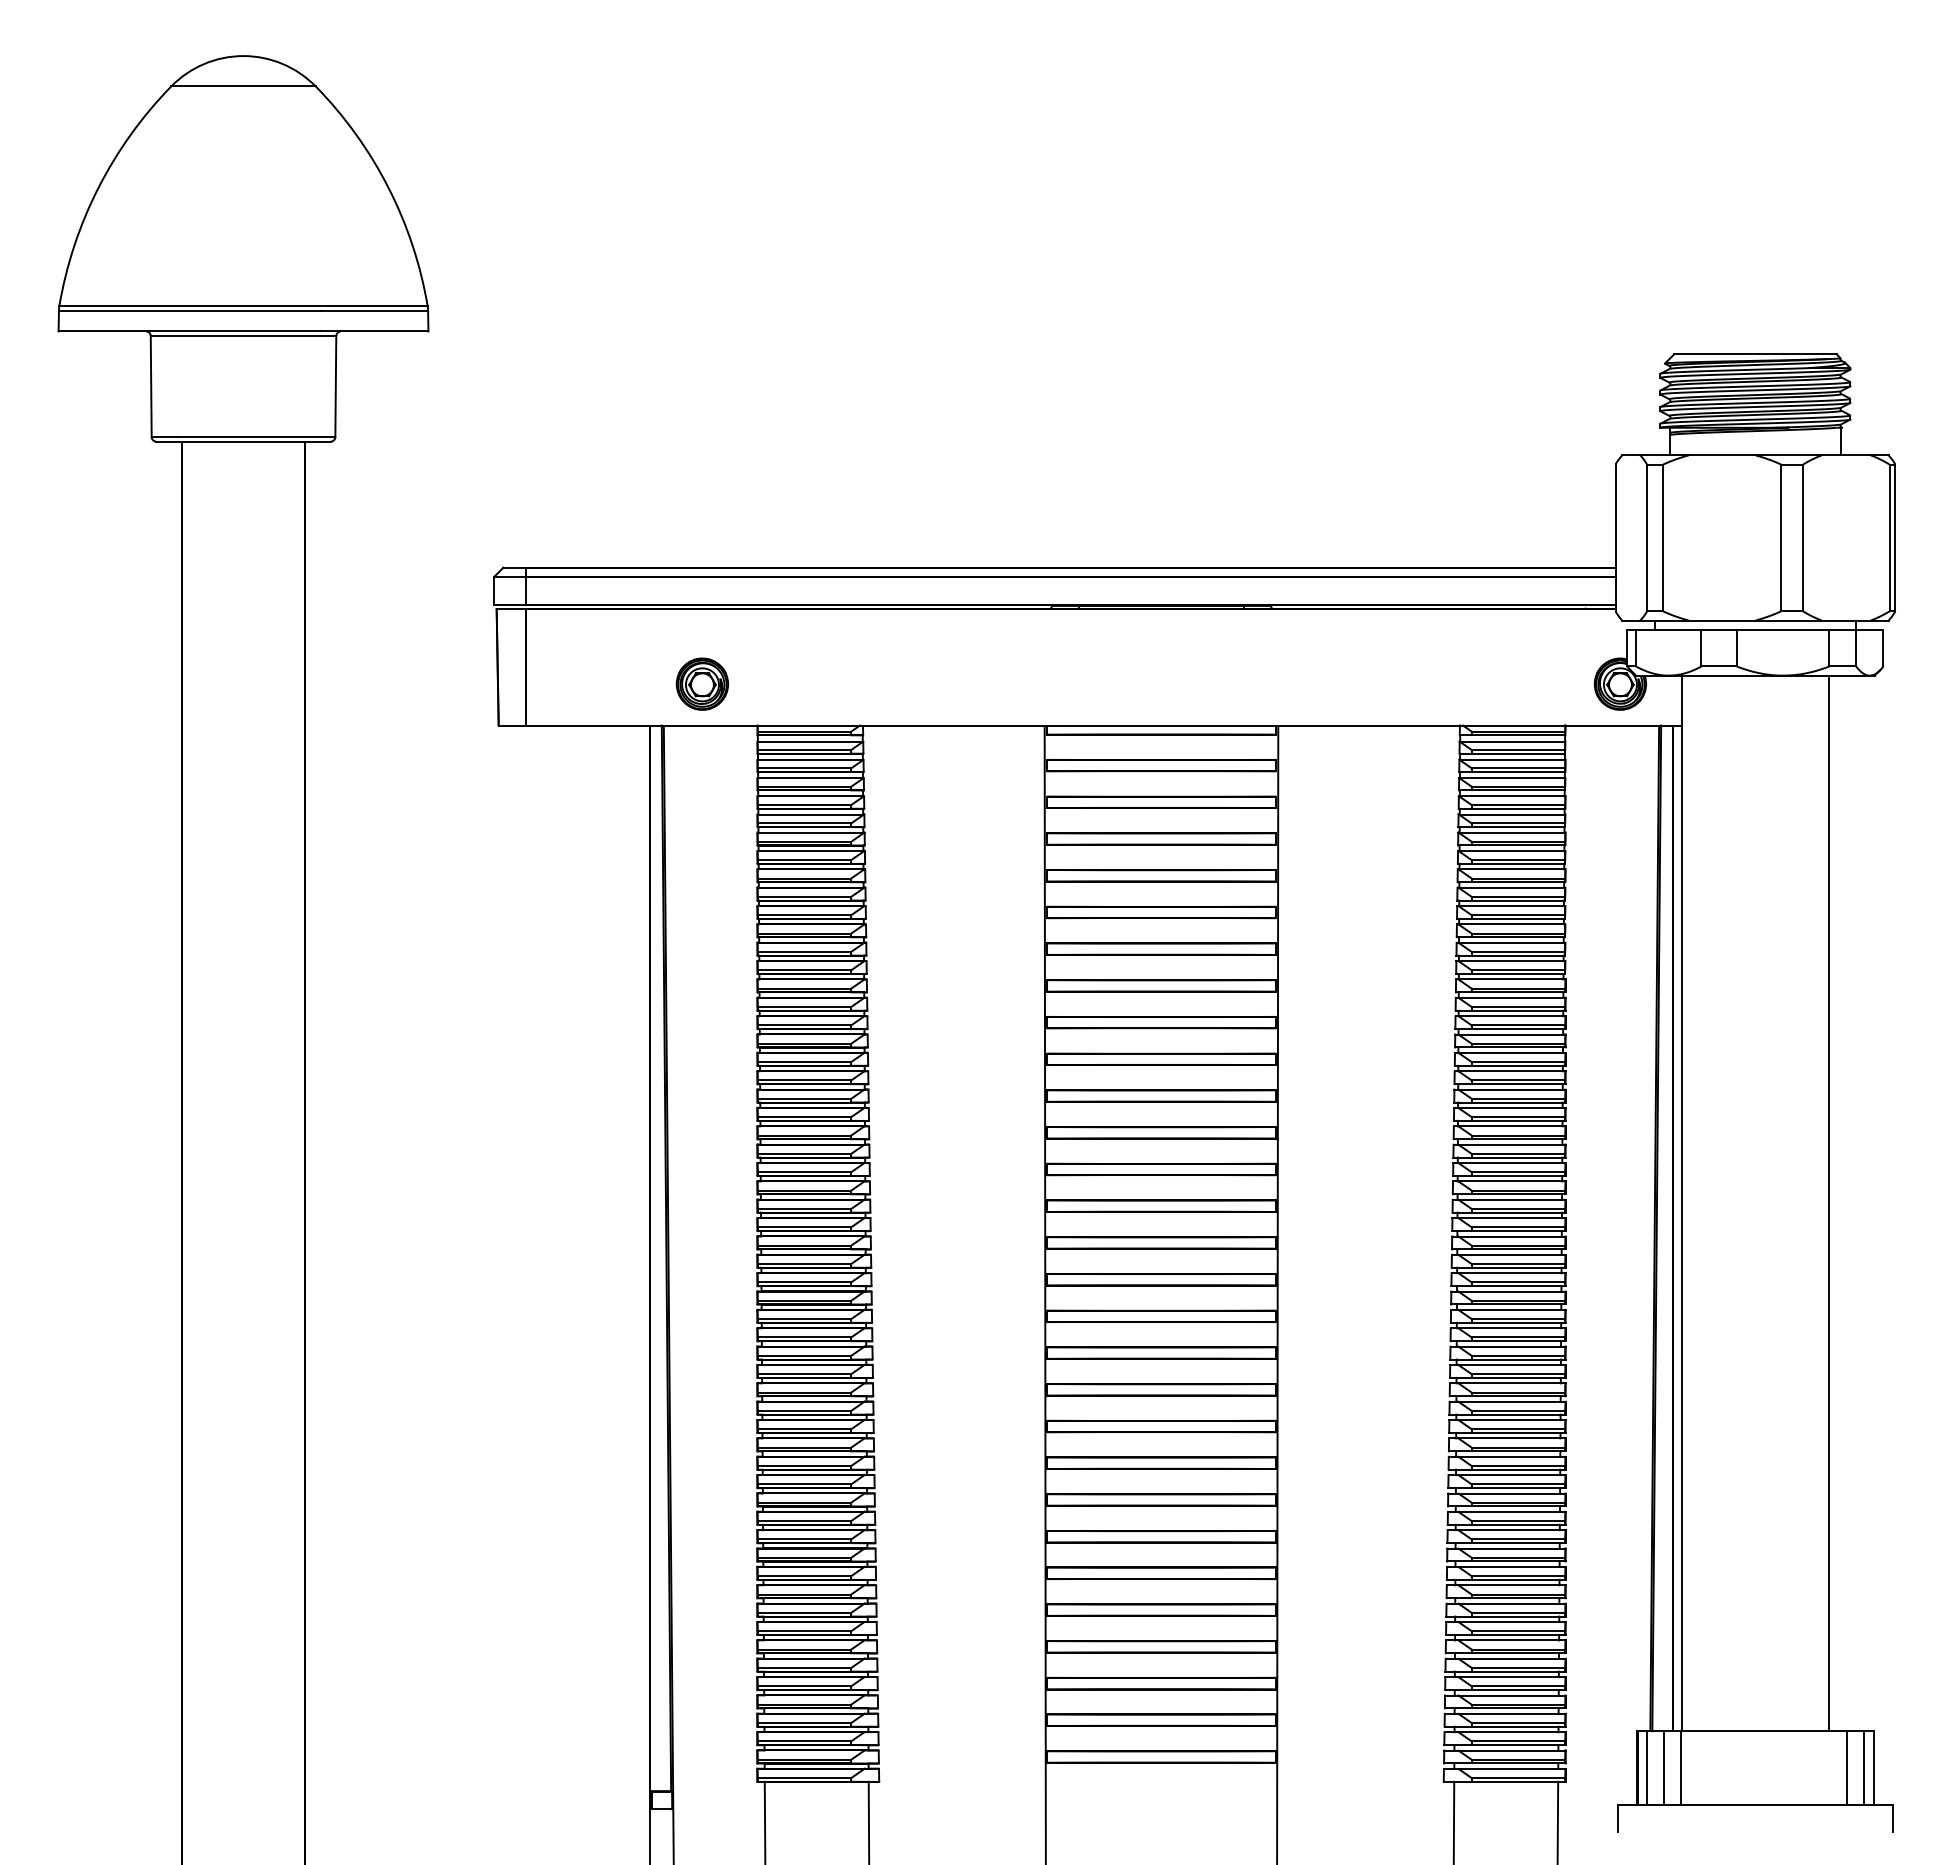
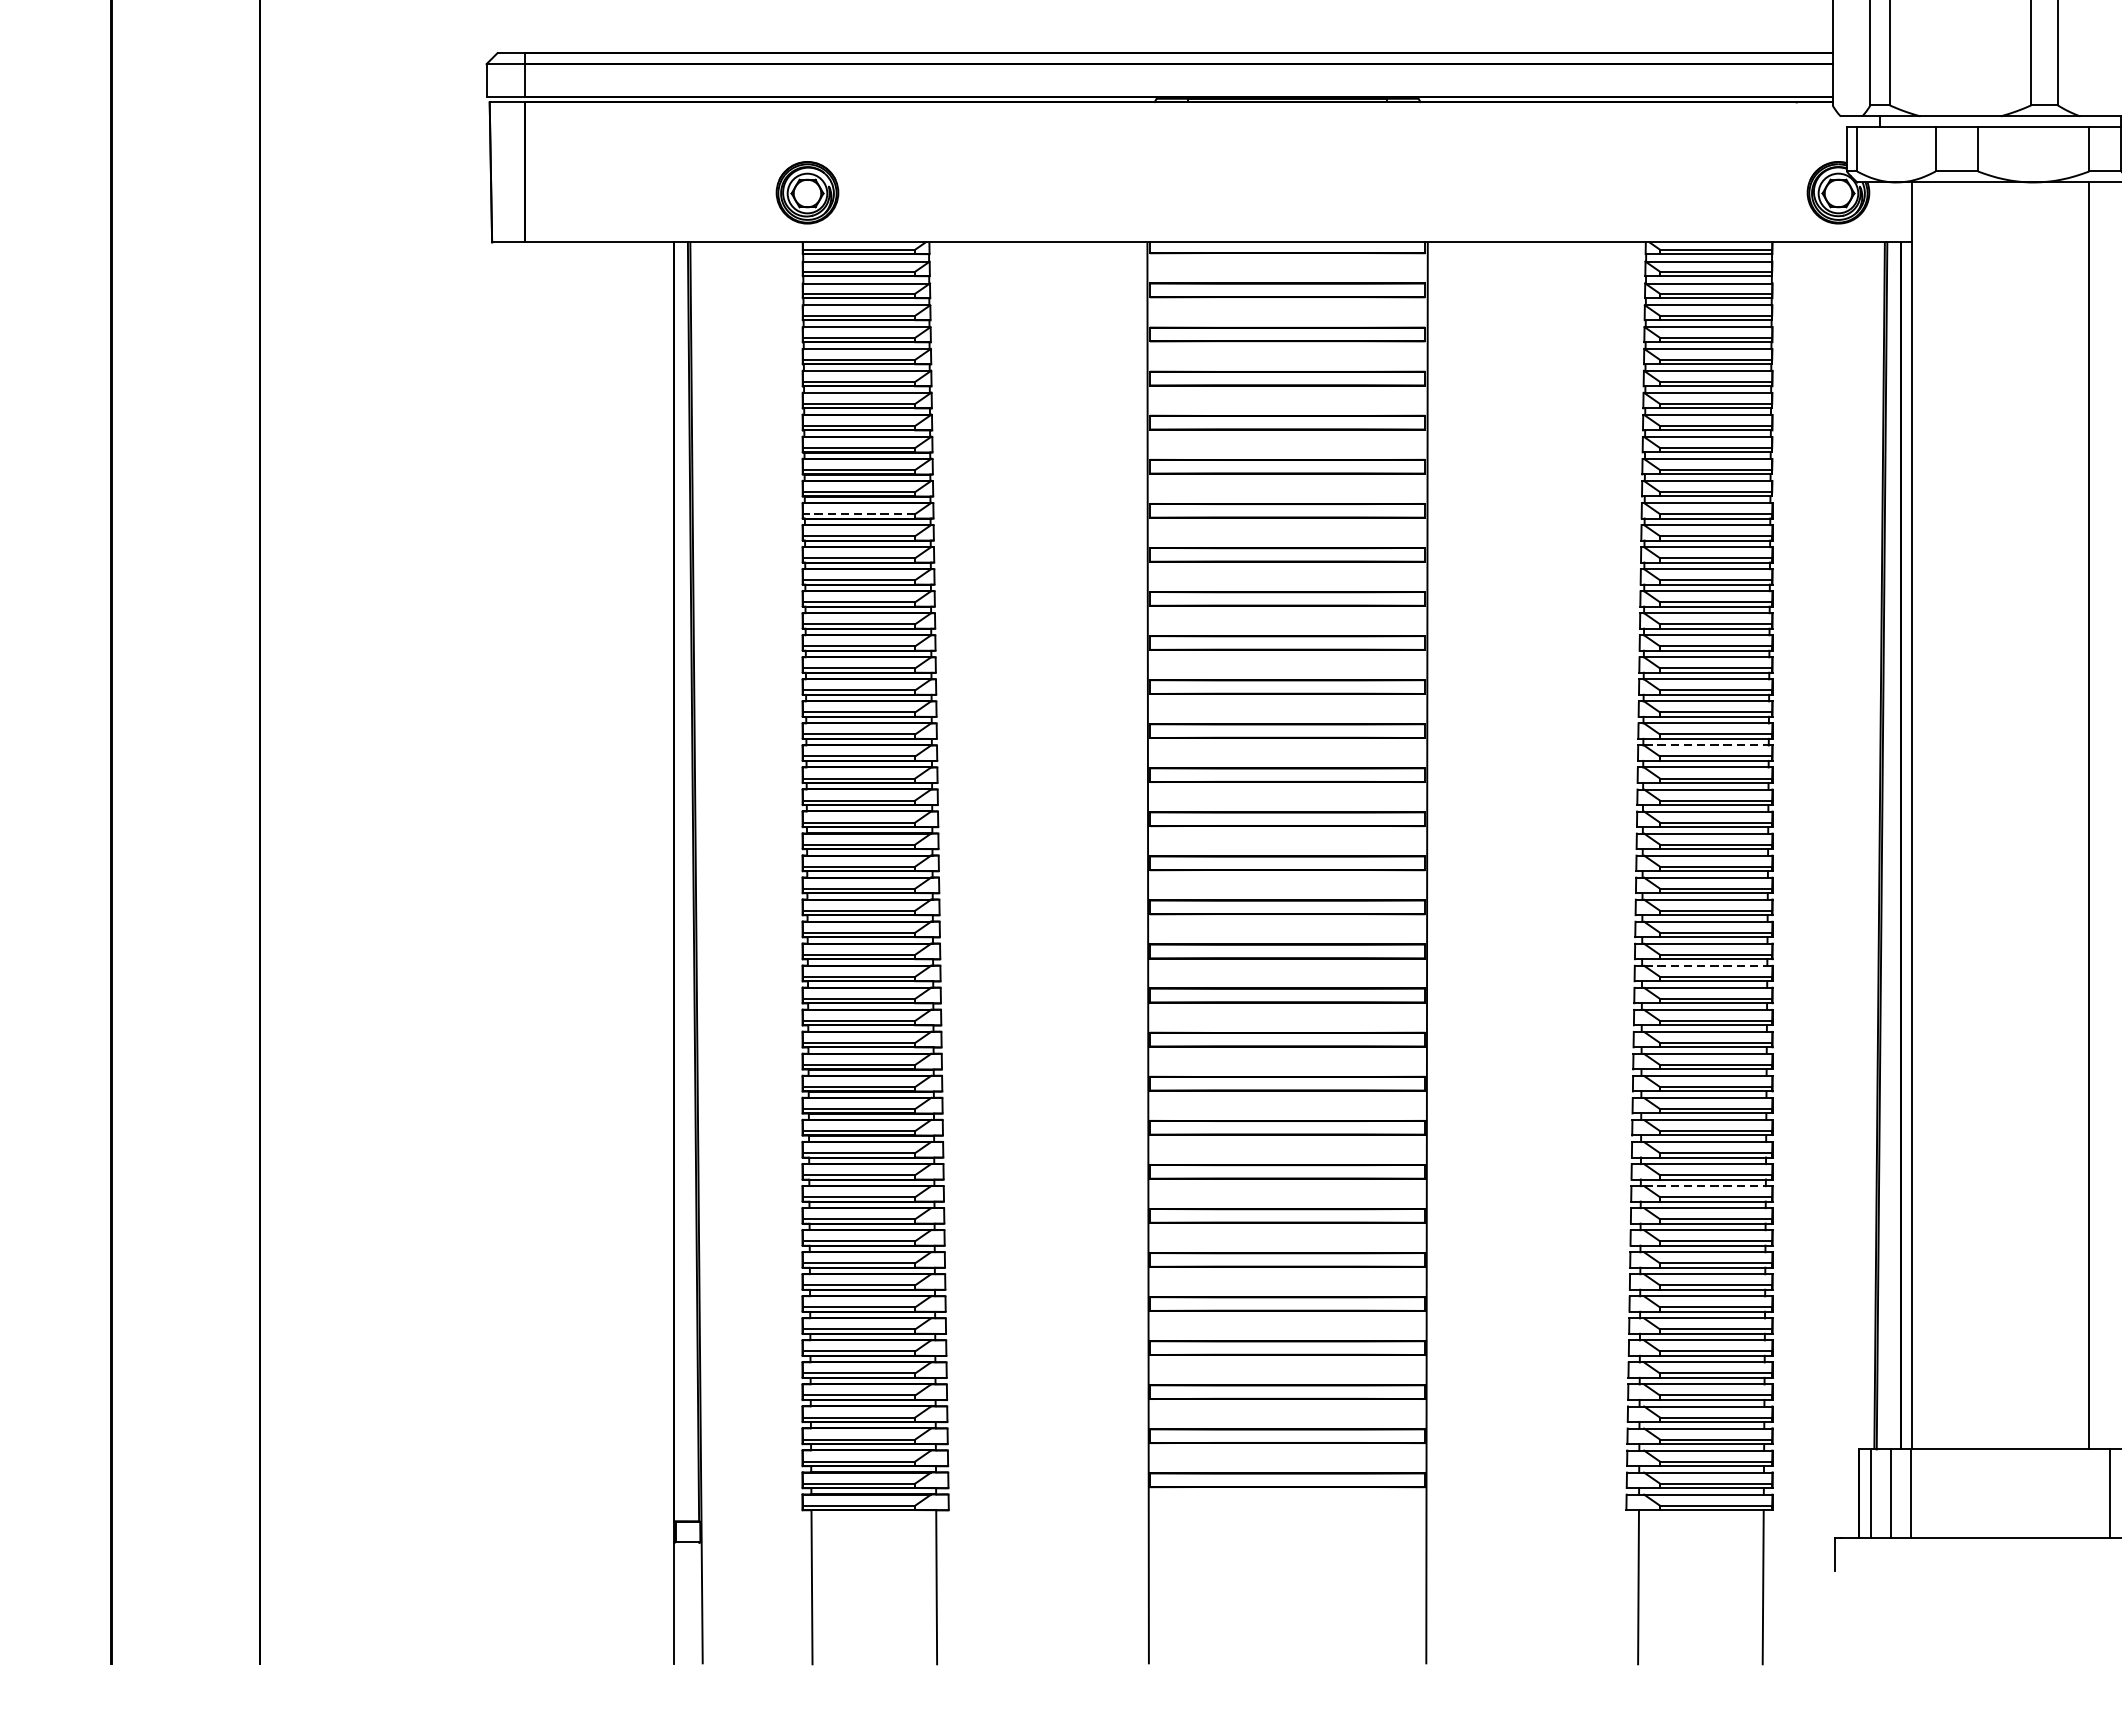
part: (701, 683) -> (806, 191), moved
line: (804, 951) -> (859, 513), solid -> dashed
line: (1512, 1144) -> (1708, 745), solid -> dashed
line: (1512, 1328) -> (1708, 966), solid -> dashed
line: (1512, 1511) -> (1708, 1185), solid -> dashed

